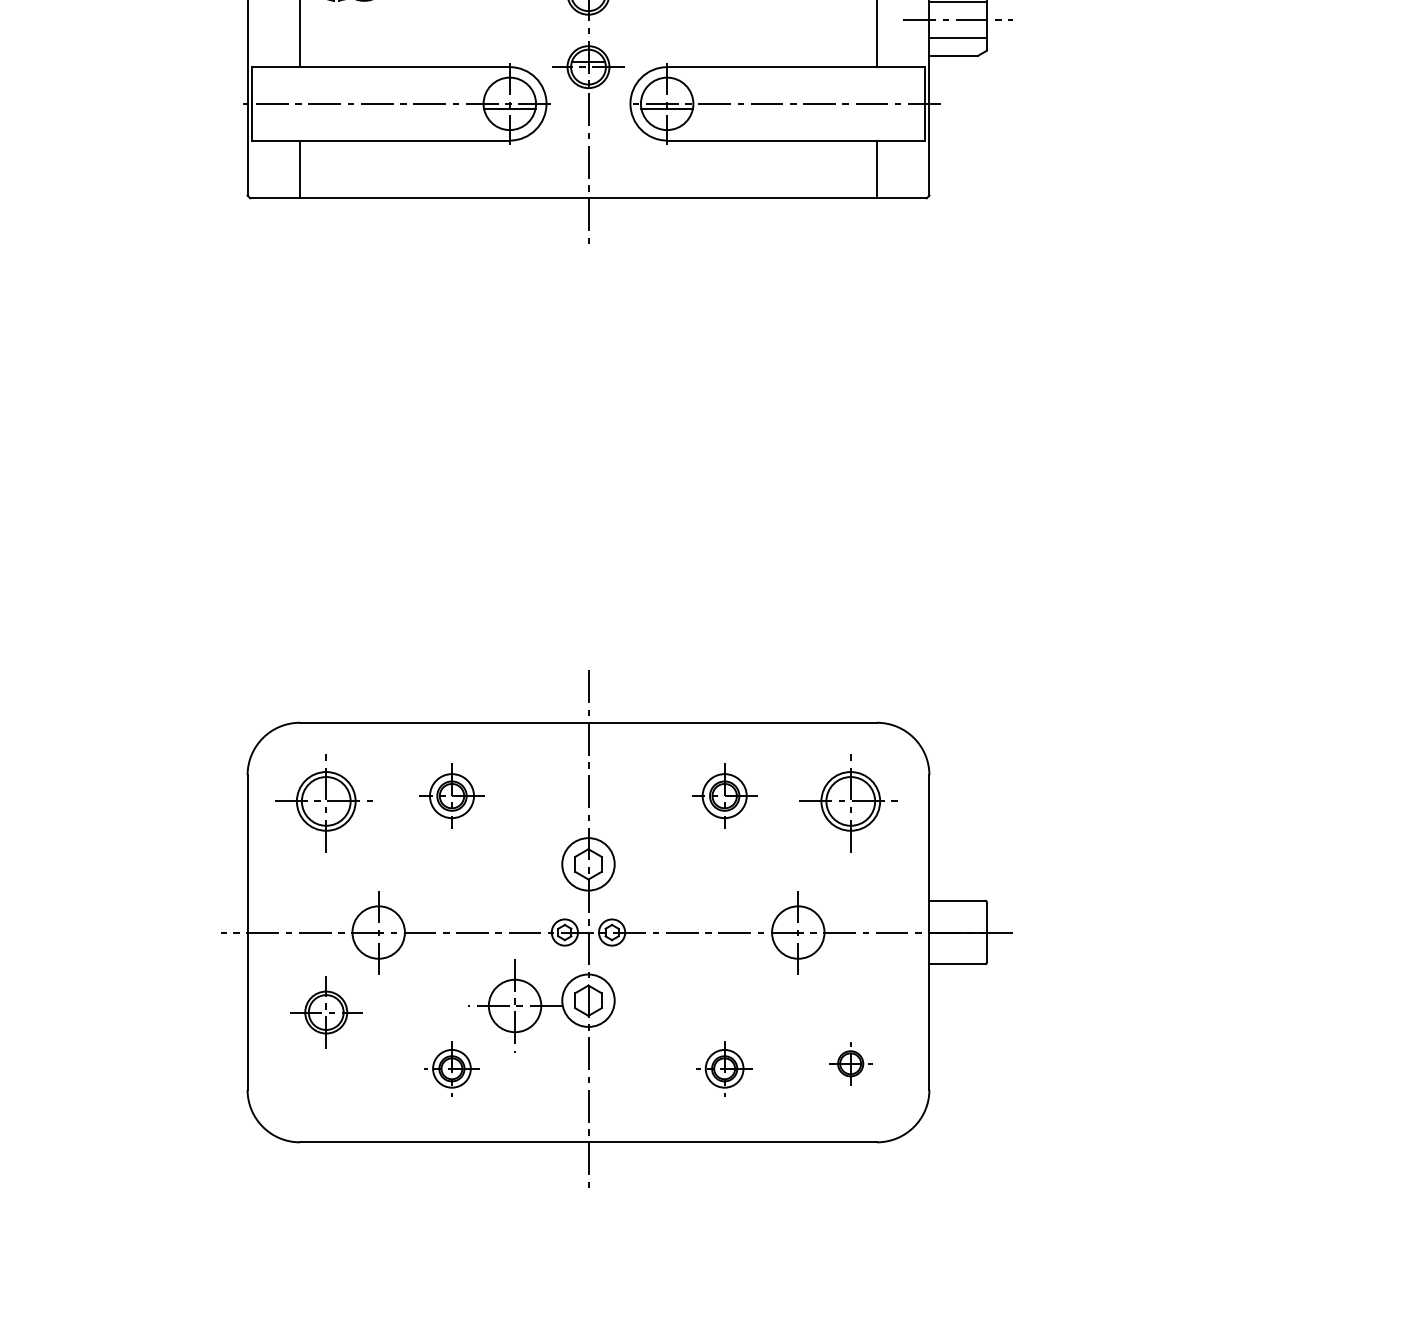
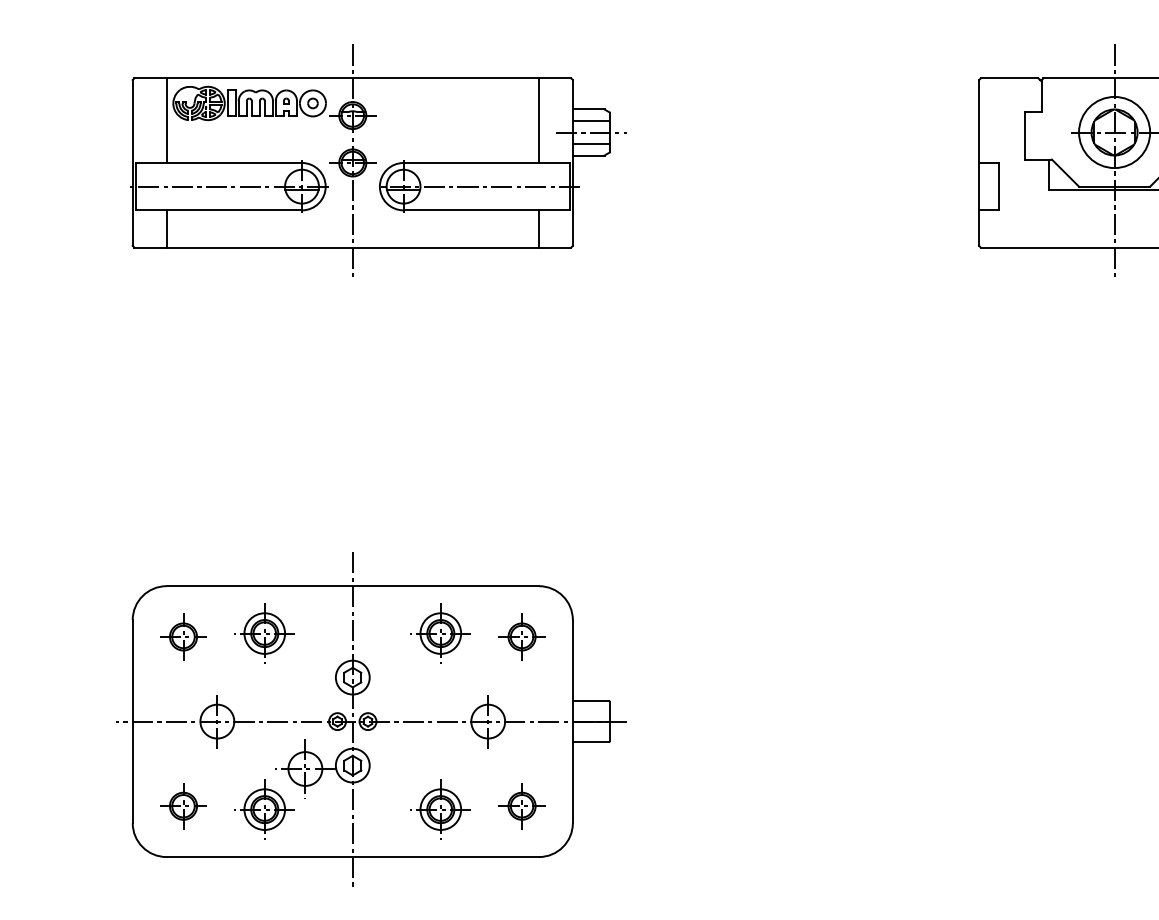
part: (451, 796) -> (264, 633), size x1.43
part: (724, 796) -> (440, 633), size x1.43
part: (326, 800) -> (183, 636), size x0.71
part: (849, 800) -> (521, 636), size x0.71
part: (326, 1012) -> (183, 806), moved
part: (849, 1064) -> (521, 806), size x1.67
part: (451, 1068) -> (264, 809), size x1.67
part: (724, 1068) -> (440, 809), size x1.67

